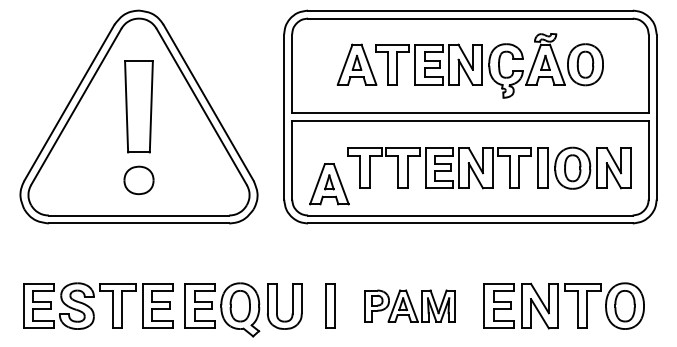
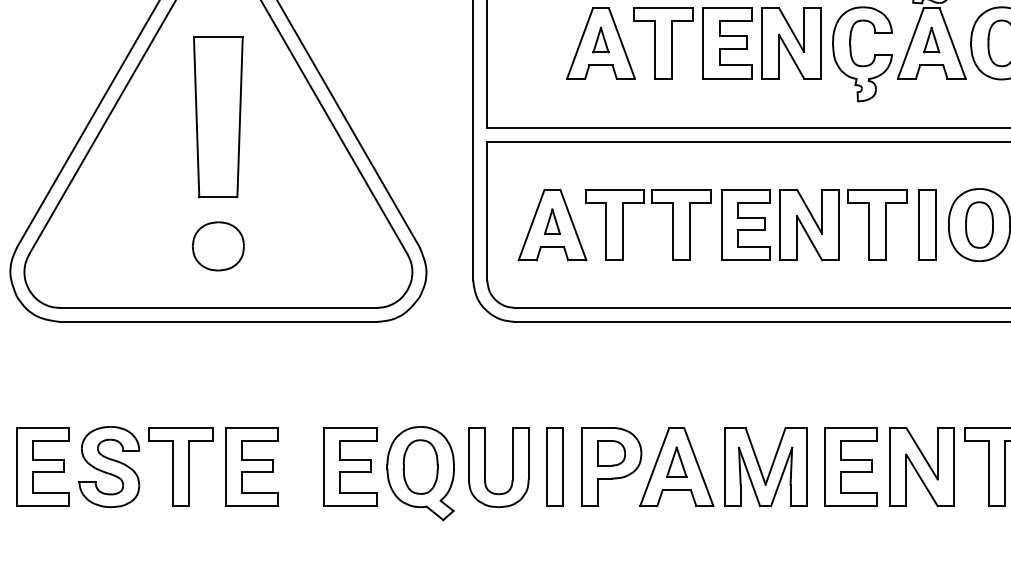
part: (329, 184) -> (552, 225), moved
part: (409, 305) -> (693, 465), size x1.43
part: (243, 309) -> (426, 472), moved

